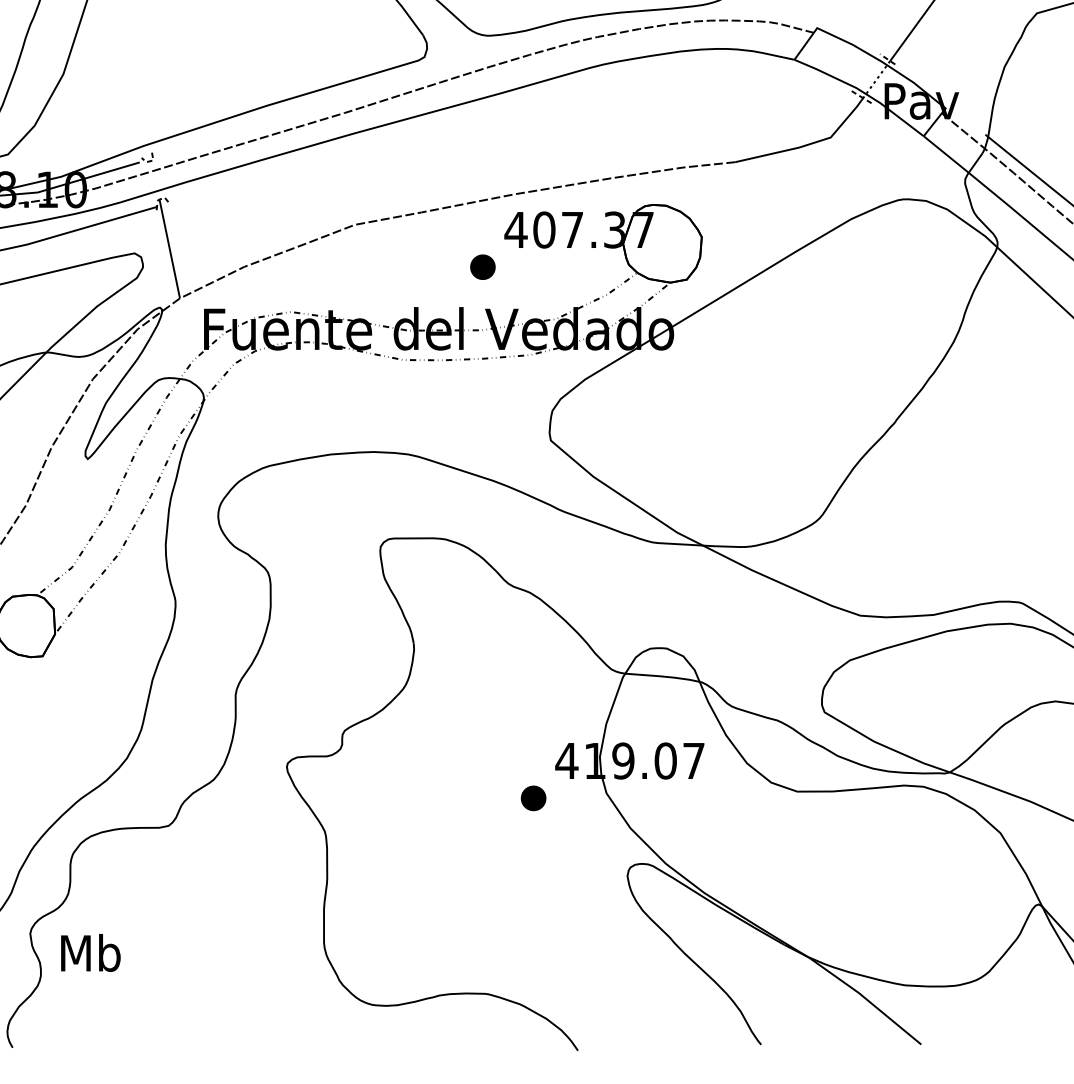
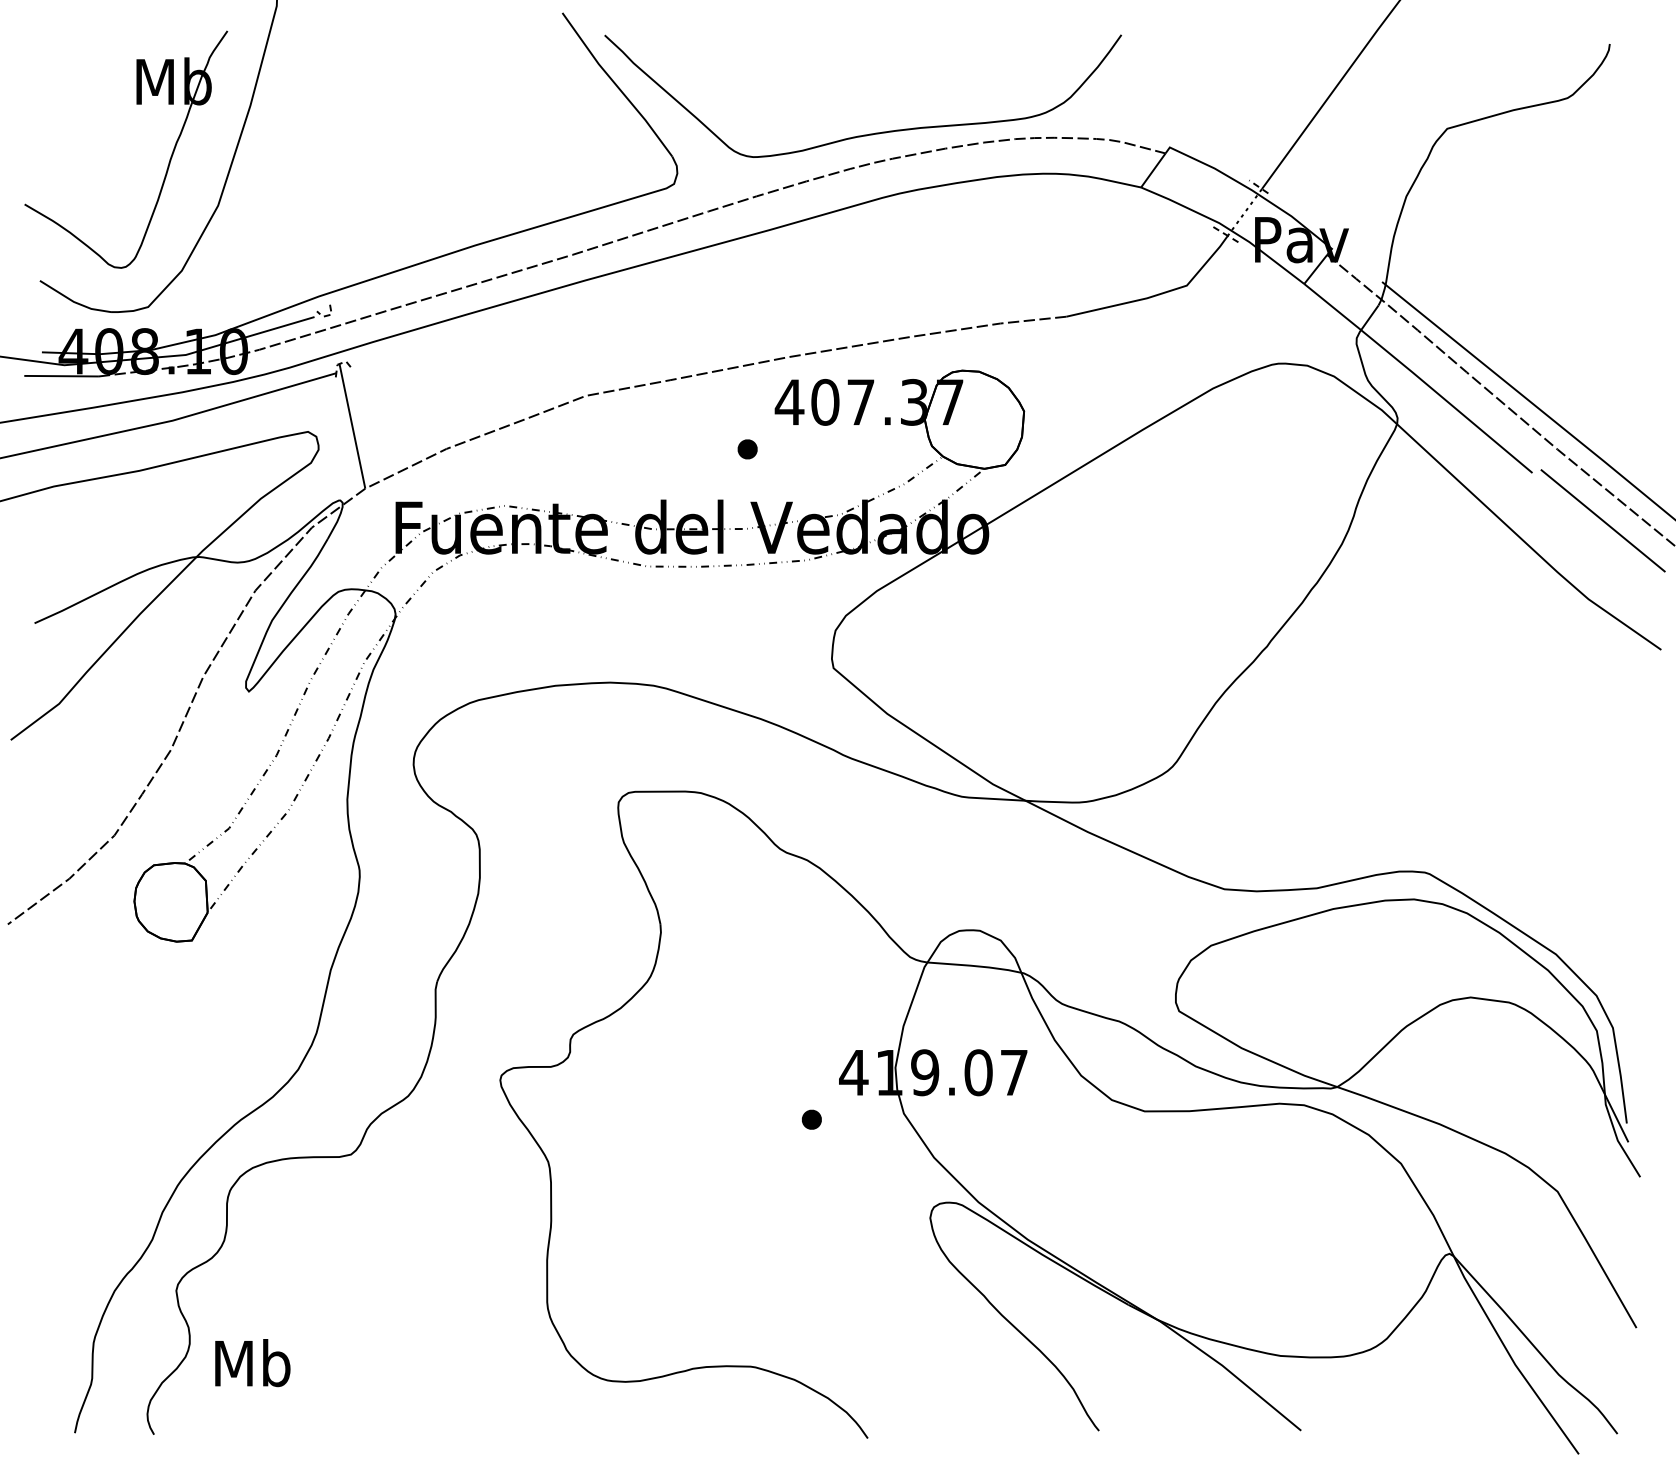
part: (482, 267) -> (747, 449), size x0.62
part: (533, 798) -> (811, 1119), size x0.62
text: (90, 953) -> (252, 1363), moved

